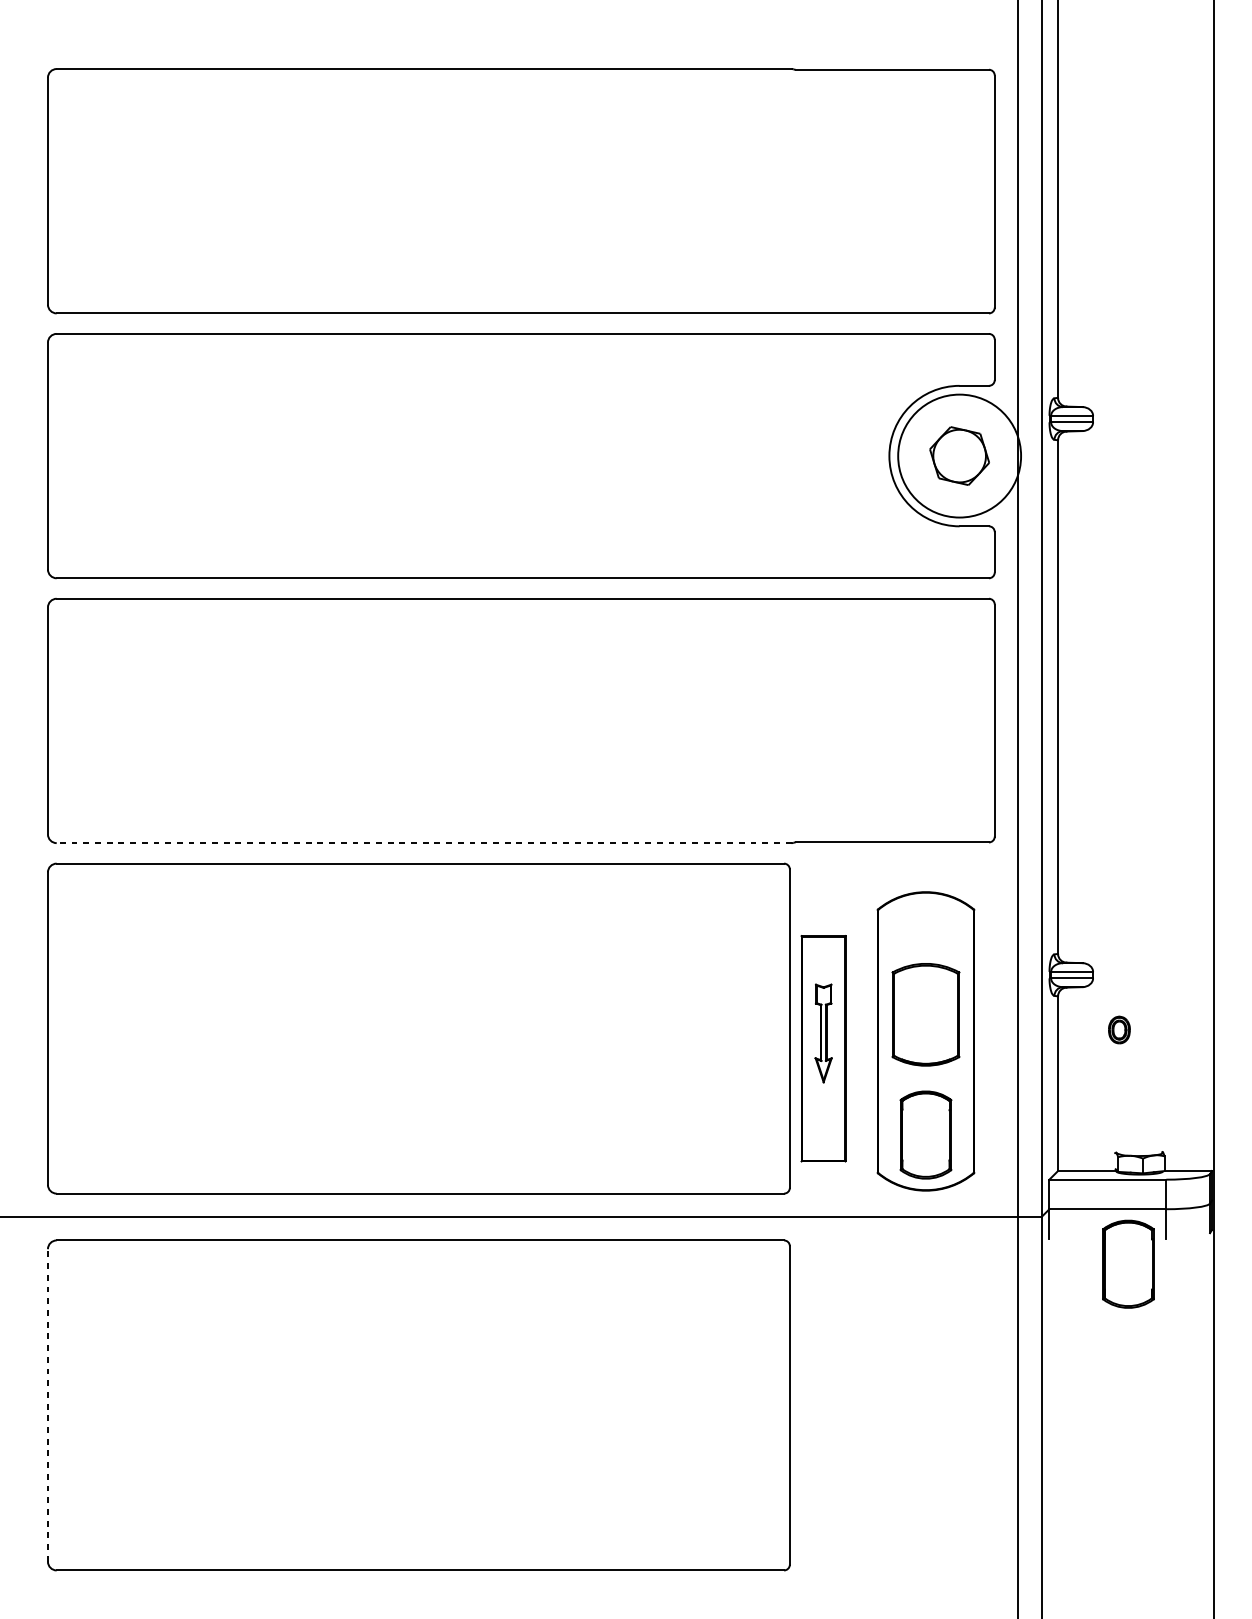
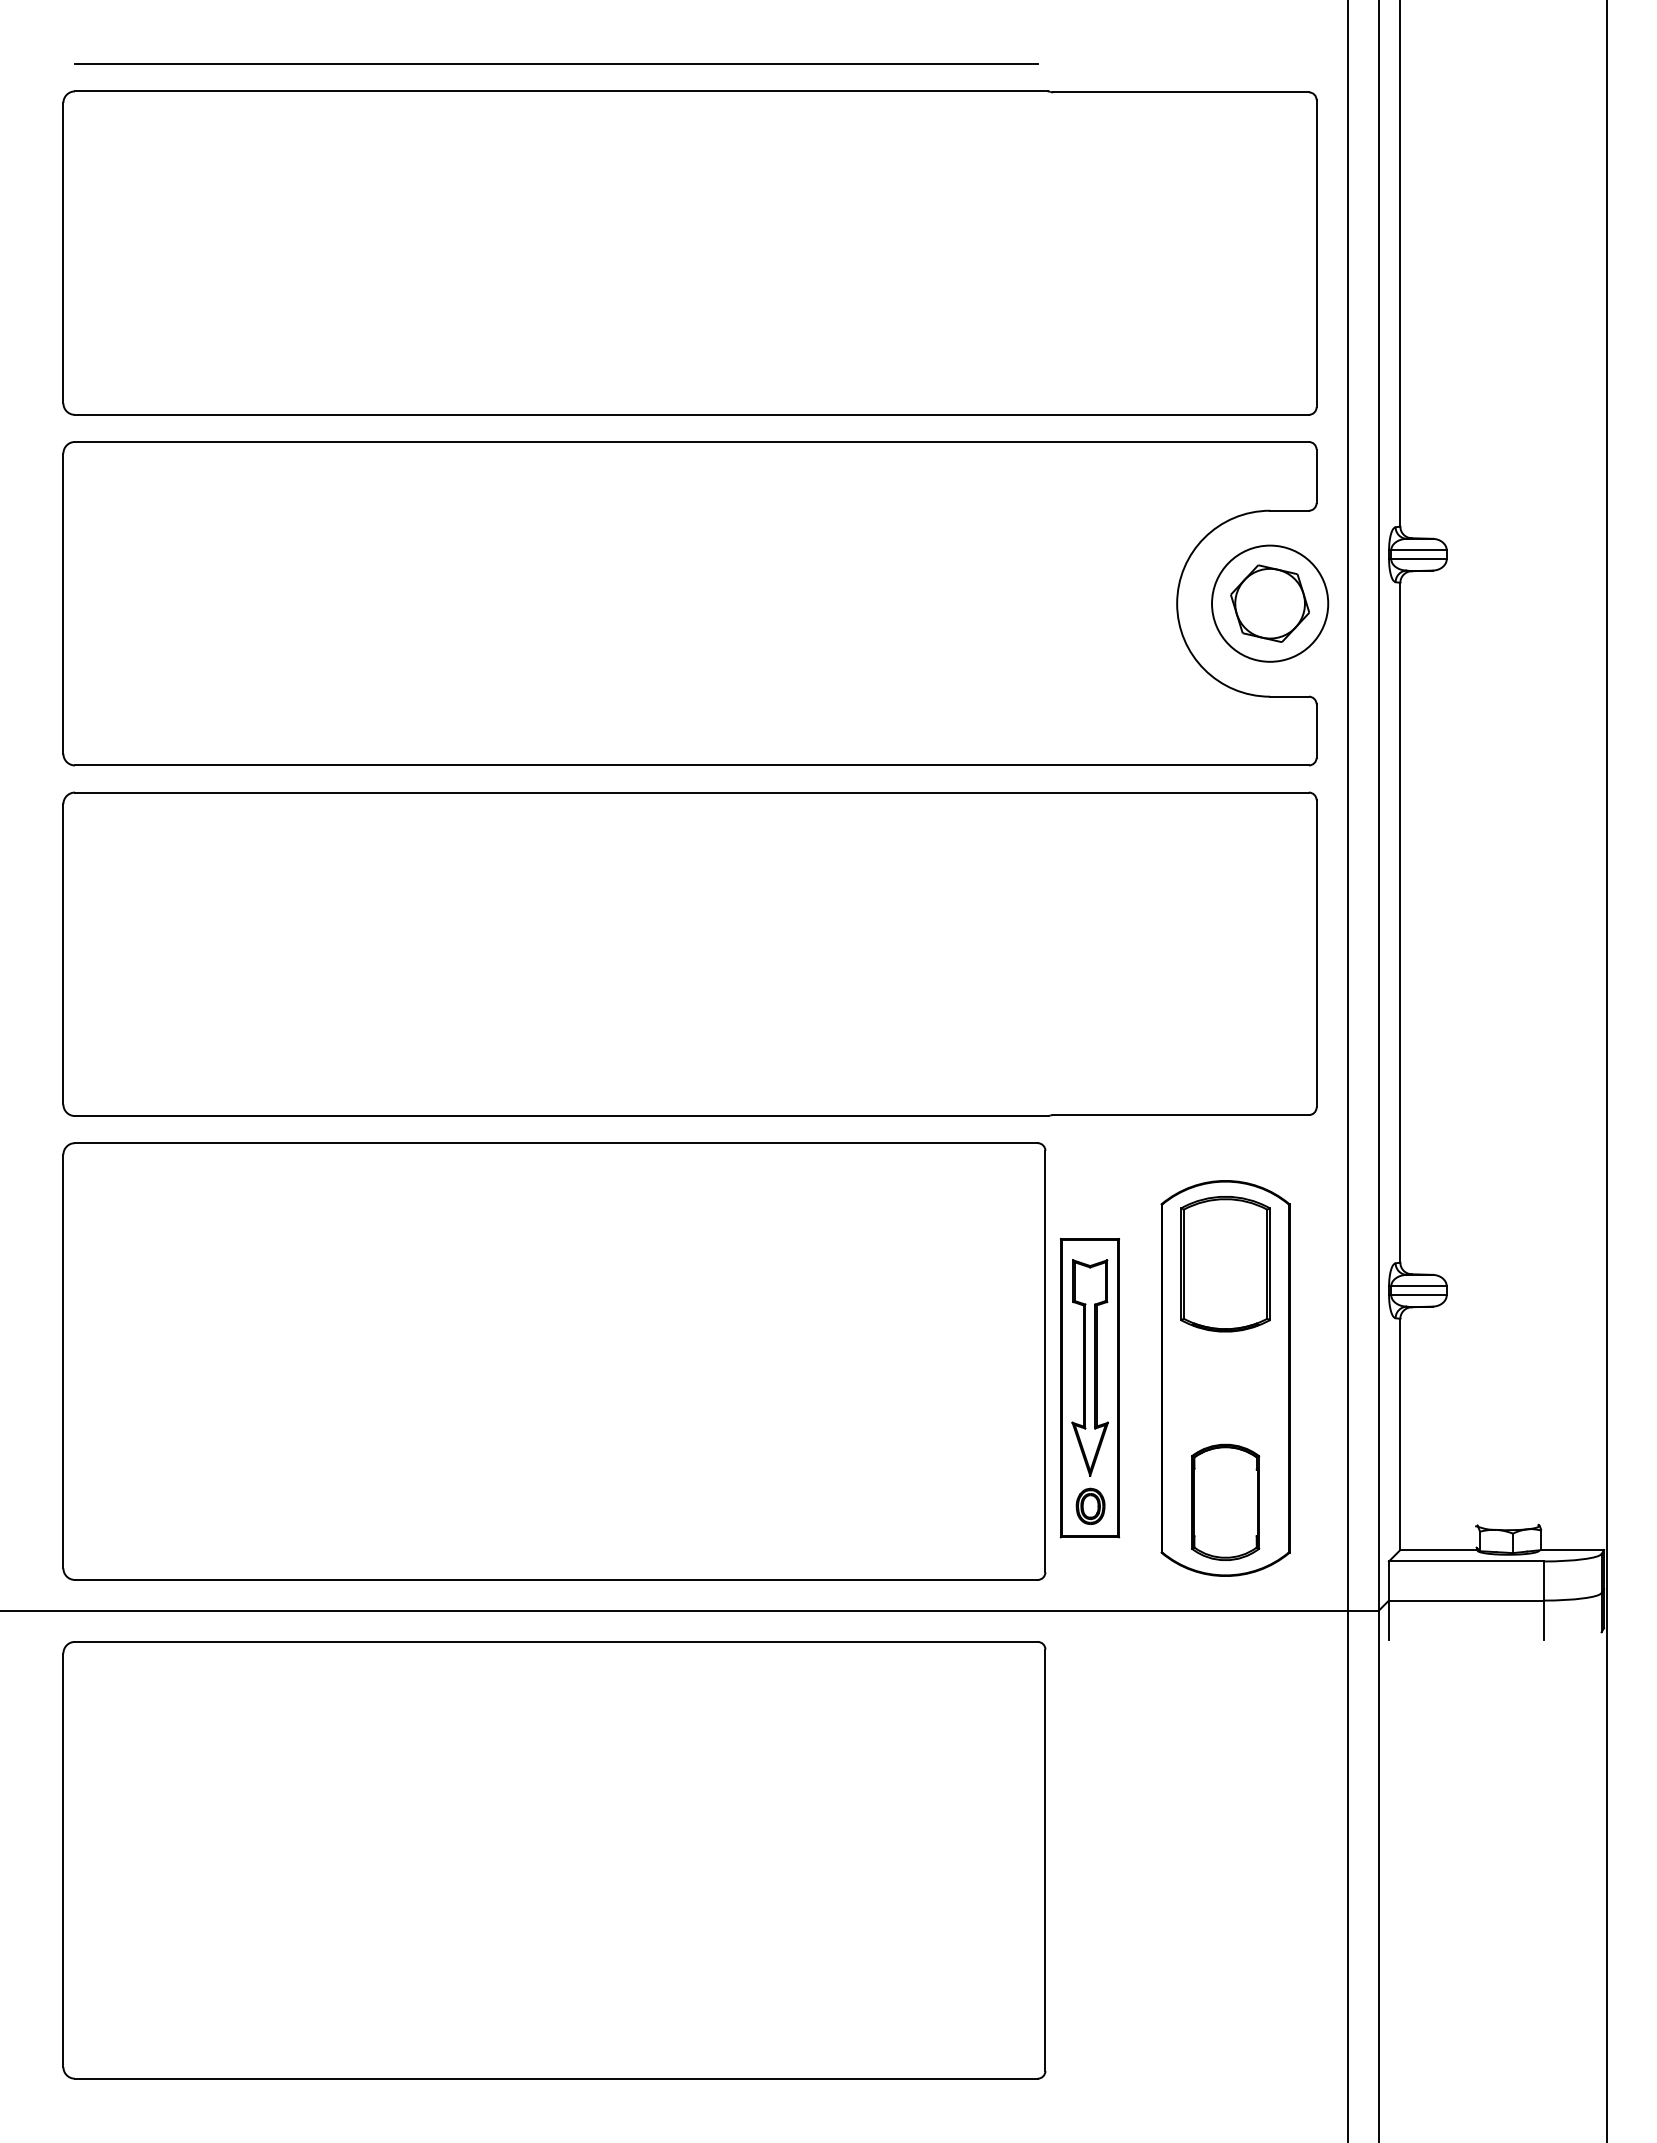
line: (419, 48) -> (555, 64), added
circle: (959, 455) -> (1270, 603), size x0.71
line: (423, 843) -> (560, 1116), dashed -> solid
part: (925, 1014) -> (1225, 1264), moved
part: (1119, 1029) -> (1090, 1505), moved
part: (823, 1033) -> (1089, 1367), size x1.67
part: (1128, 1263) -> (1493, 1672), removed
line: (48, 1405) -> (63, 1860), dashed -> solid

